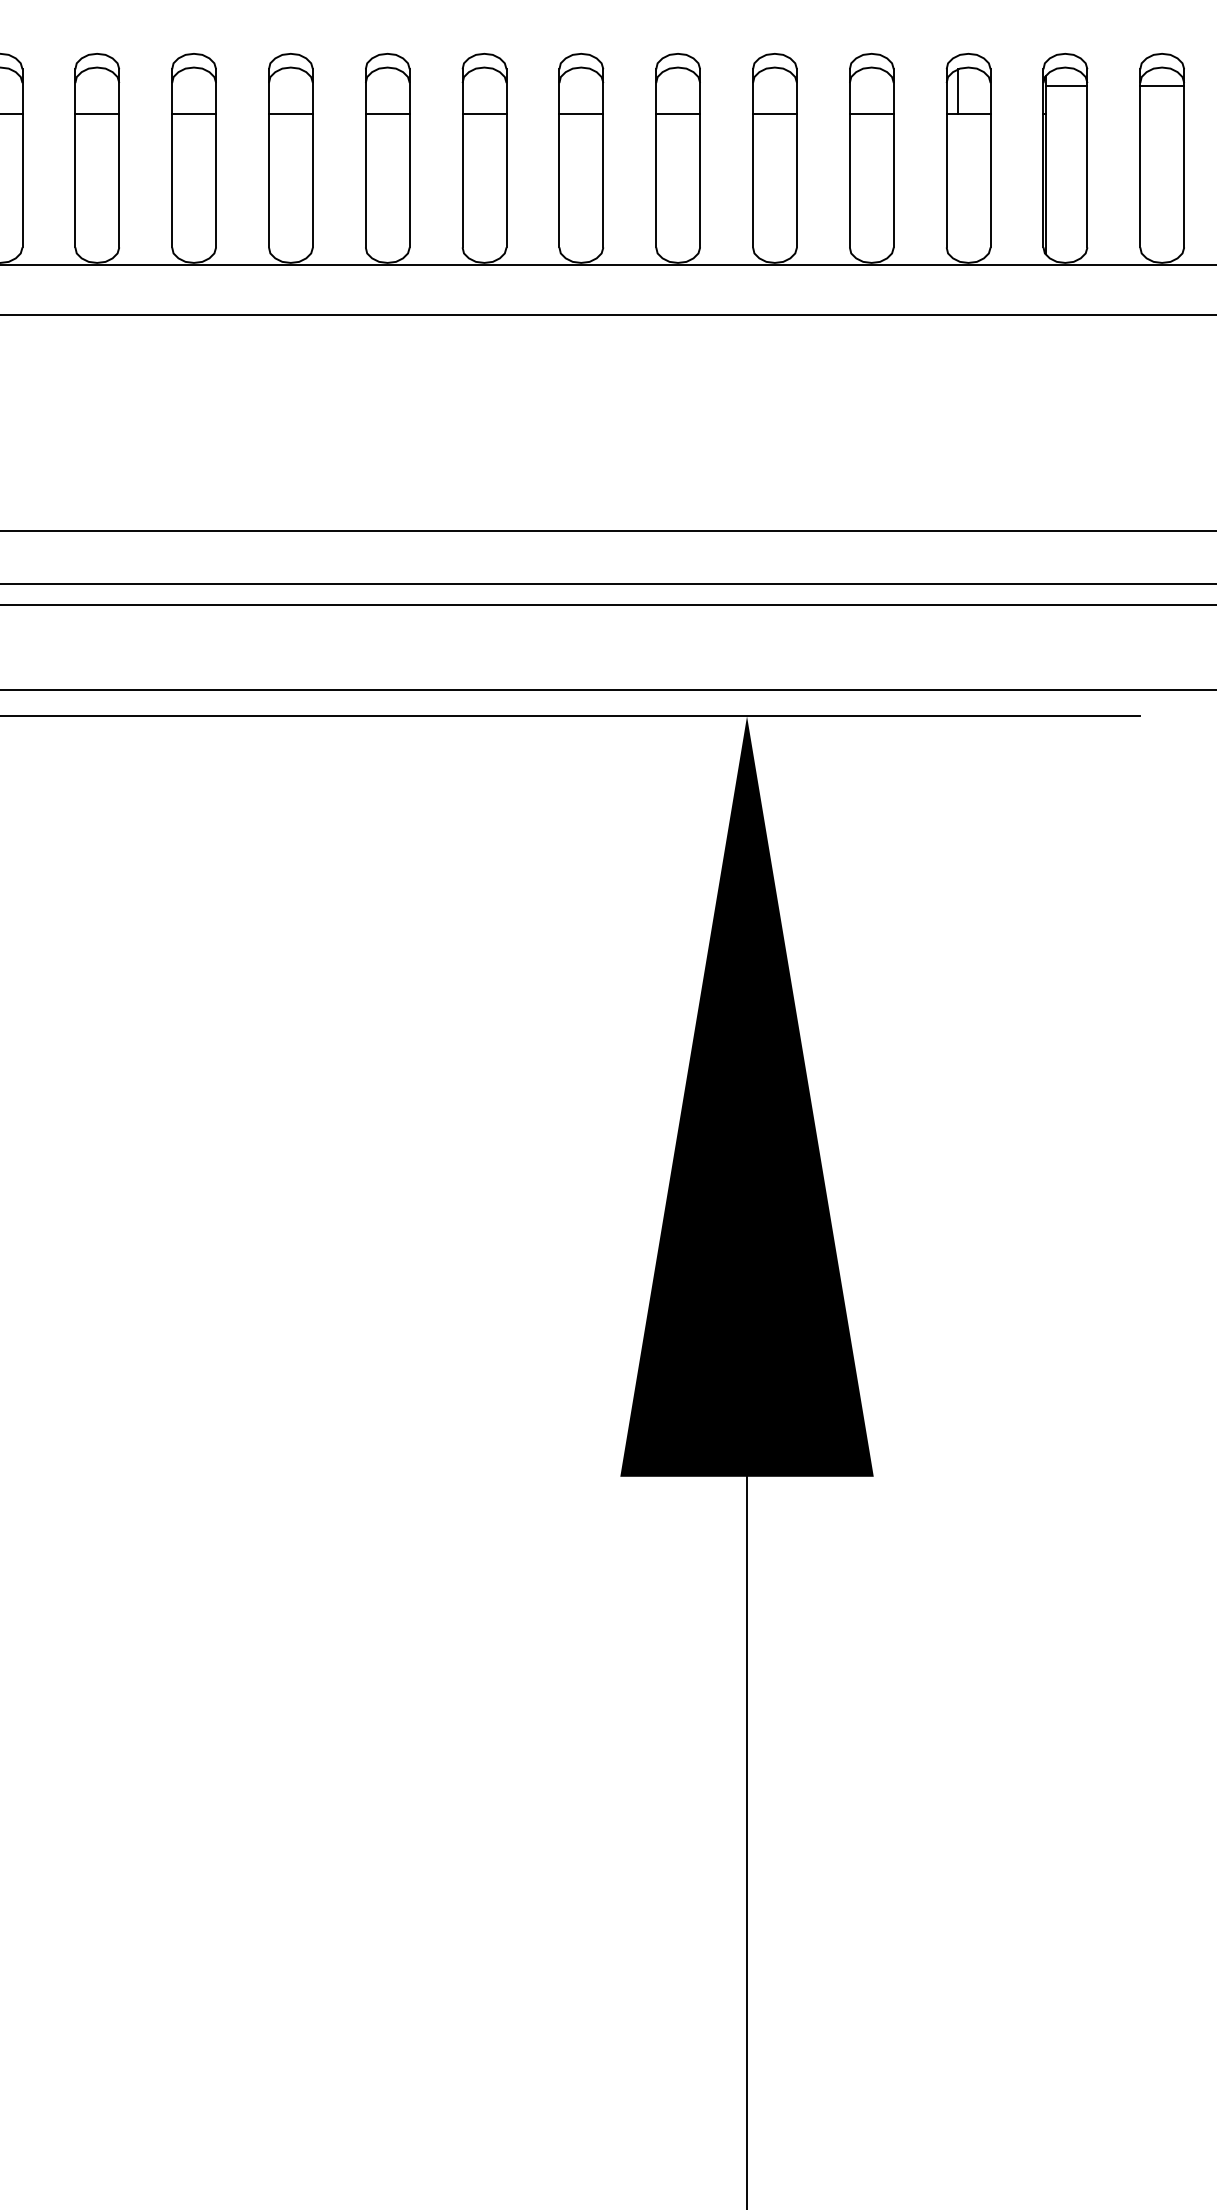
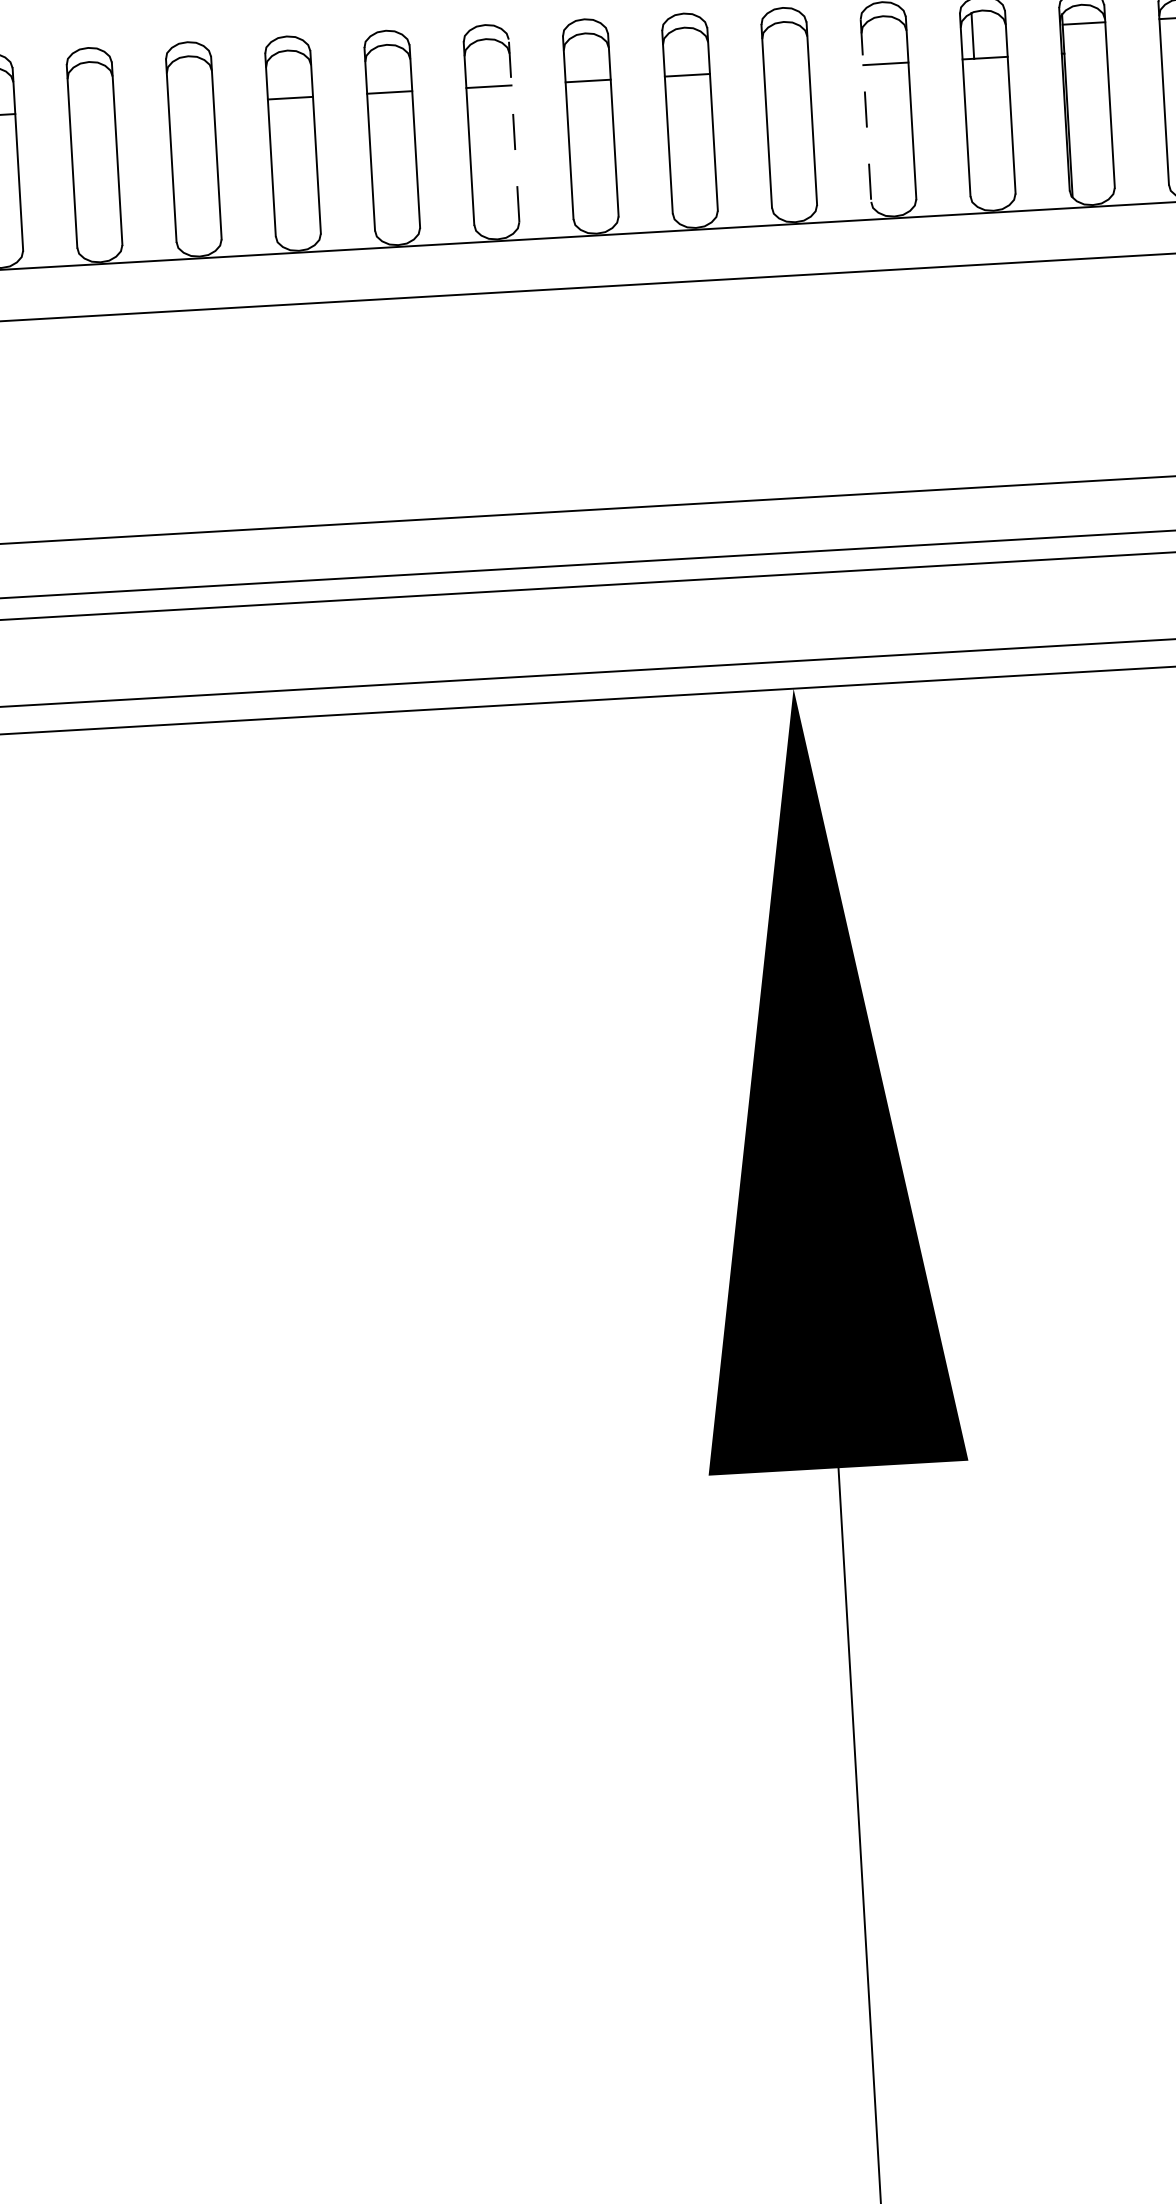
line: (97, 114) -> (92, 110), removed
line: (194, 114) -> (191, 104), removed
line: (775, 114) -> (787, 70), removed
line: (506, 157) -> (513, 130), solid -> dashed
line: (849, 158) -> (865, 110), solid -> dashed

